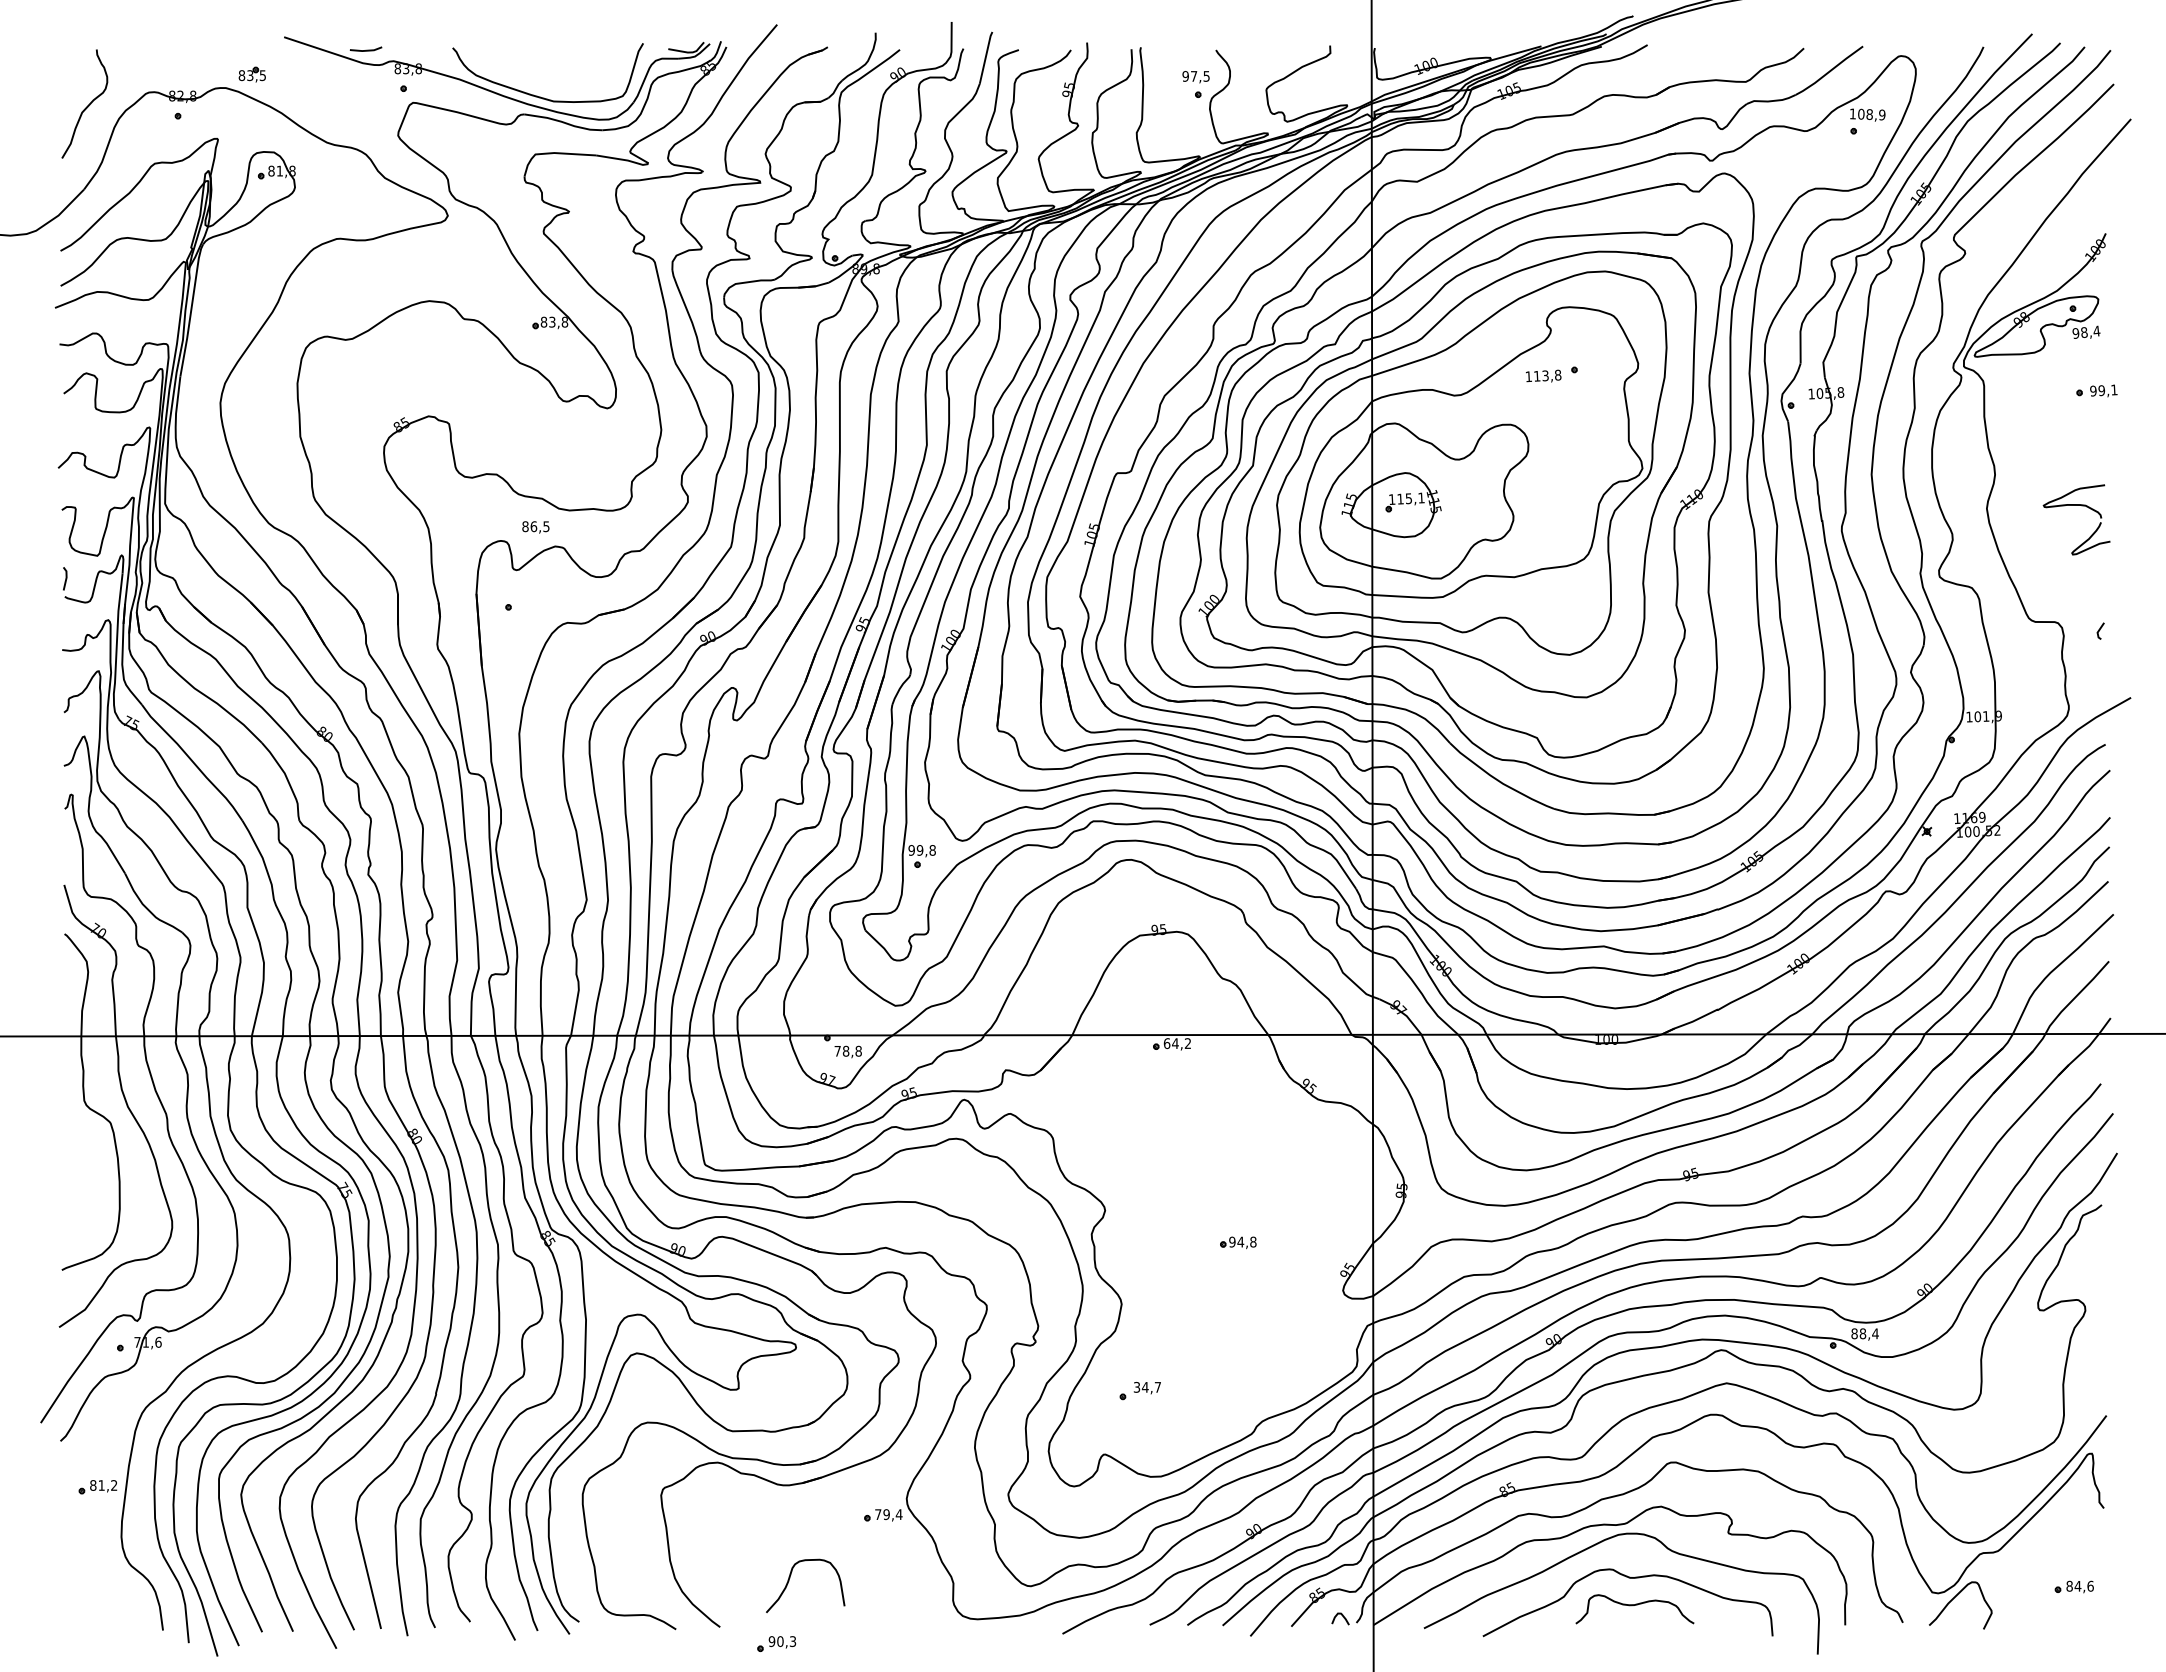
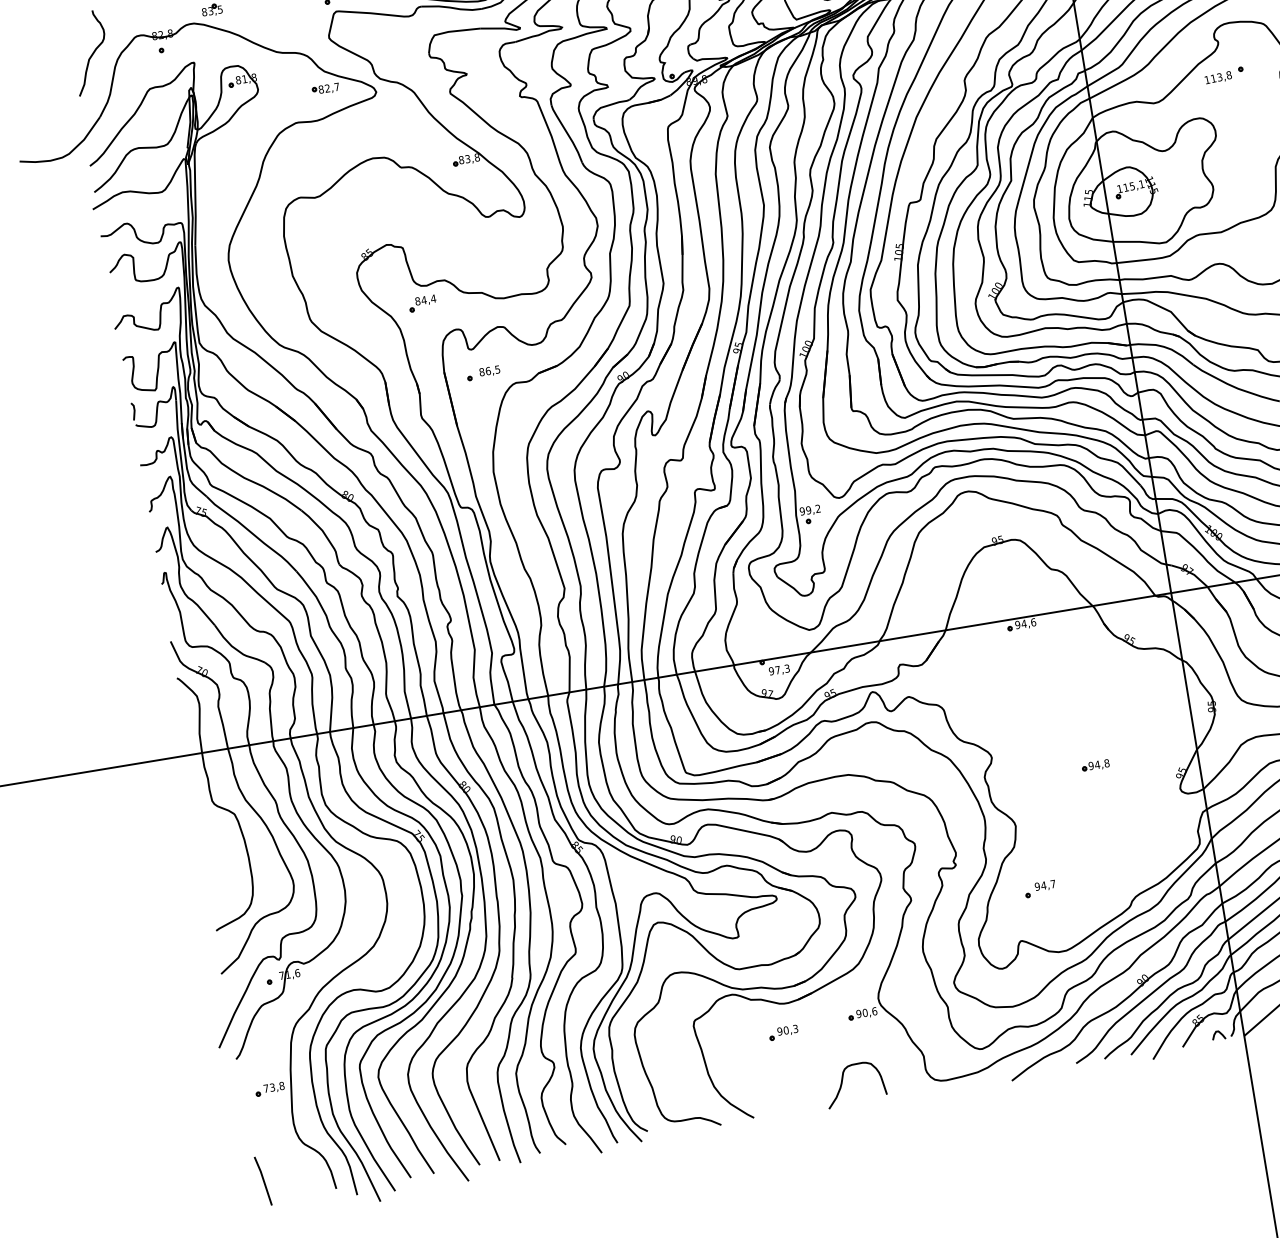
part: (382, 201) -> (325, 89), added
part: (462, 499) -> (422, 303), added
text: (535, 527) -> (489, 371), moved
text: (932, 850) -> (818, 508), 99,8 -> 99,2
text: (1177, 1043) -> (1025, 623), 64,2 -> 94,6
text: (847, 1050) -> (778, 669), 78,8 -> 97,3
text: (1136, 1387) -> (1037, 886), 34,7 -> 94,7
text: (103, 1485) -> (273, 1087), 81,2 -> 73,8
text: (888, 1514) -> (866, 1012), 79,4 -> 90,6
curve: (789, 1581) -> (842, 1082), moved
line: (69, 1604) -> (263, 1180), added
part: (776, 1643) -> (783, 1032), moved

